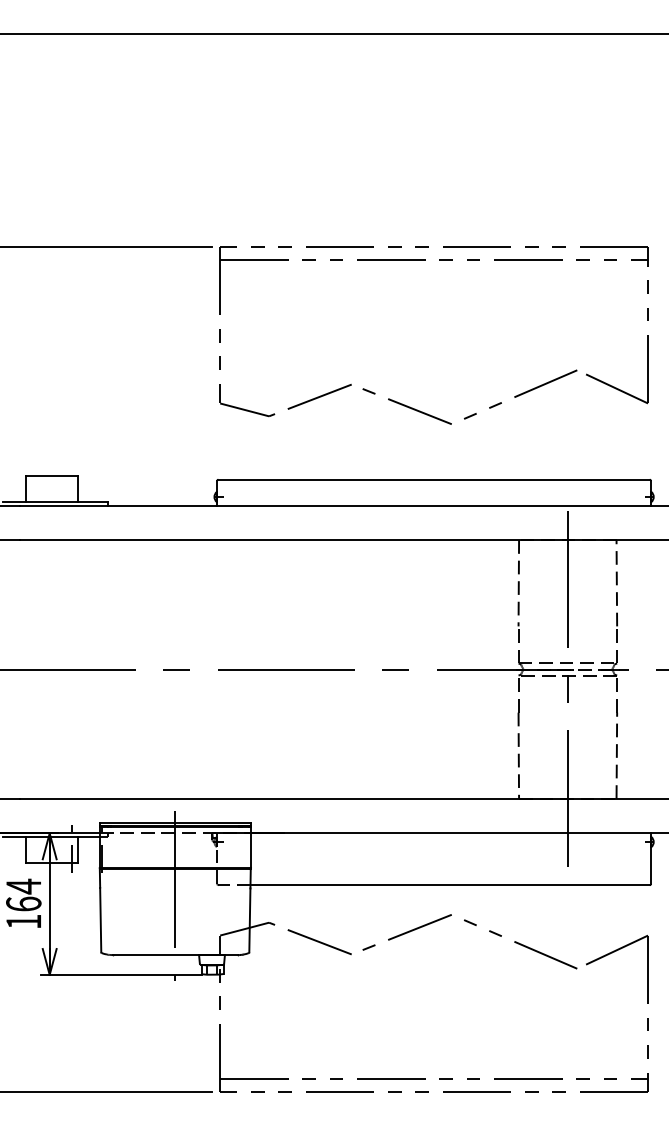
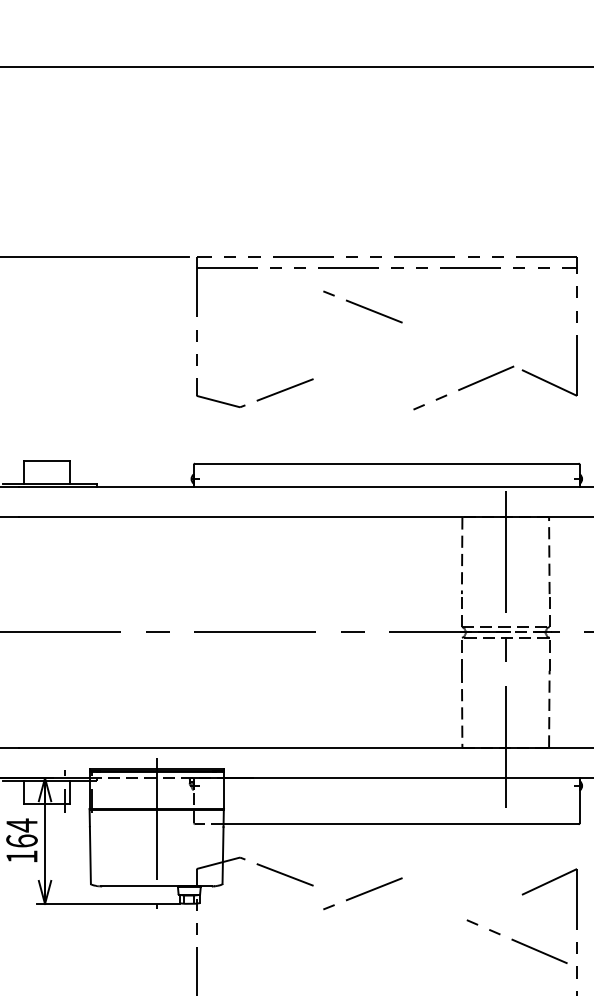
line: (406, 406) -> (362, 306), moved
line: (406, 932) -> (362, 893), moved
line: (520, 944) -> (517, 941), moved

